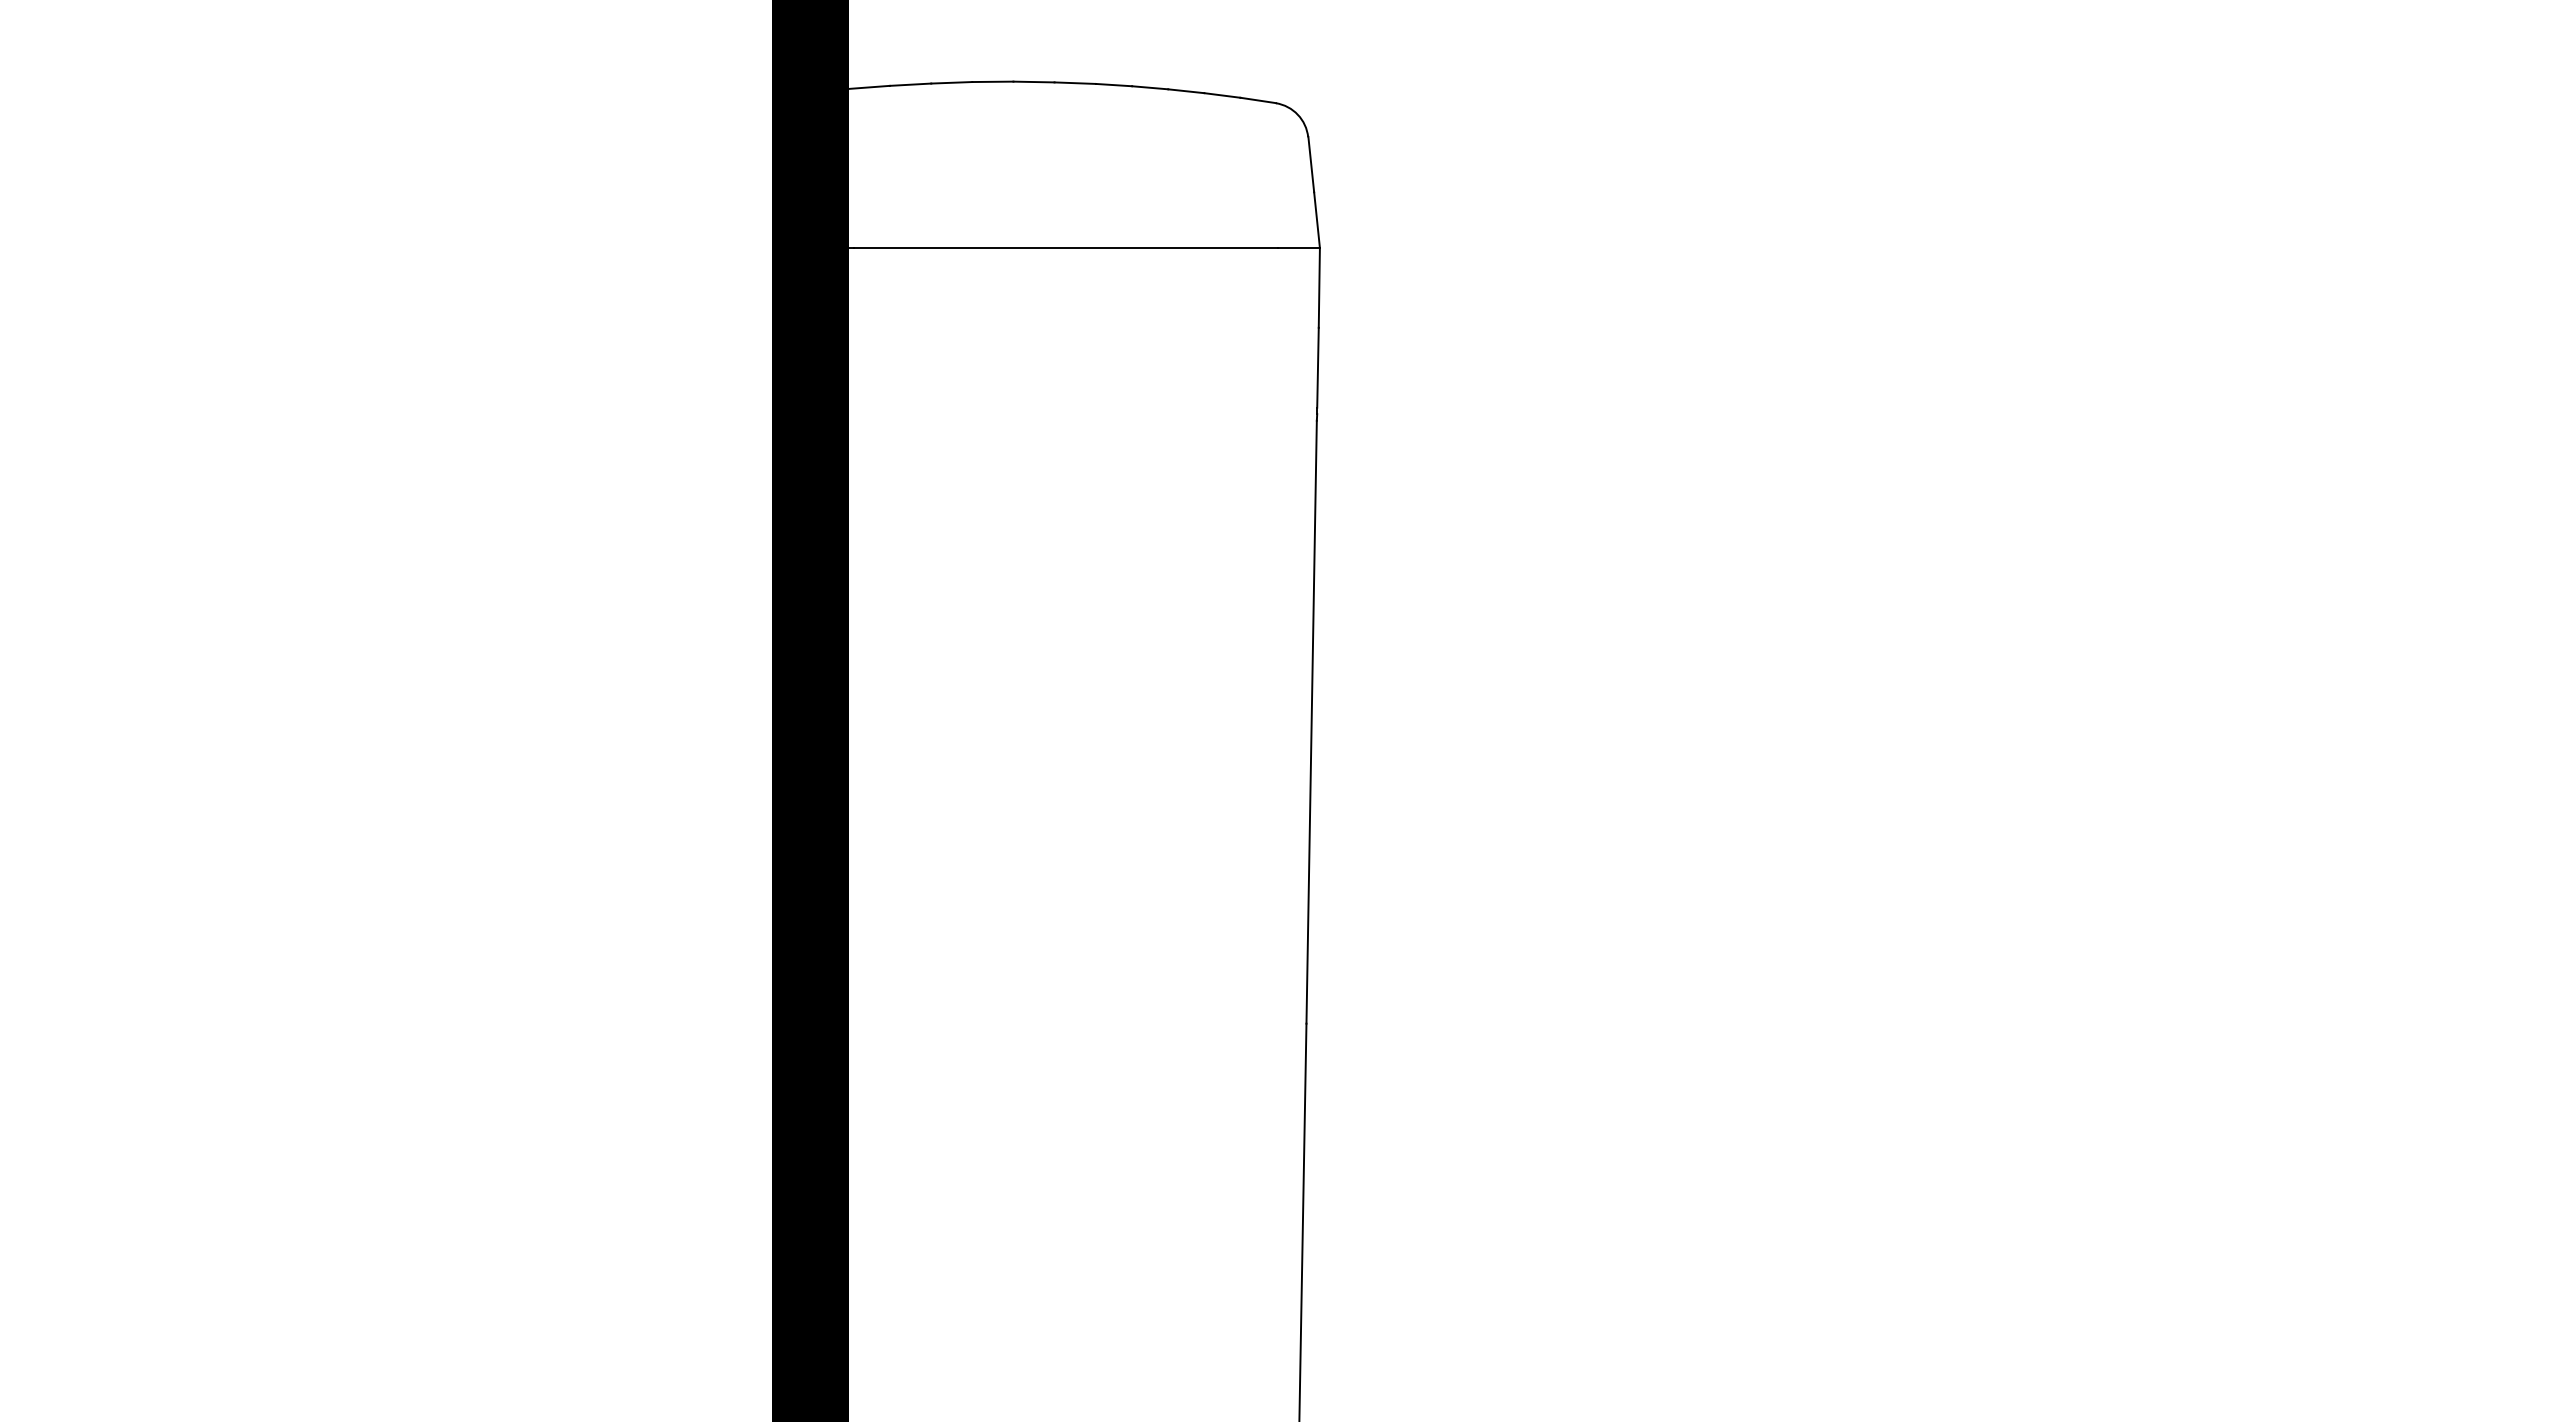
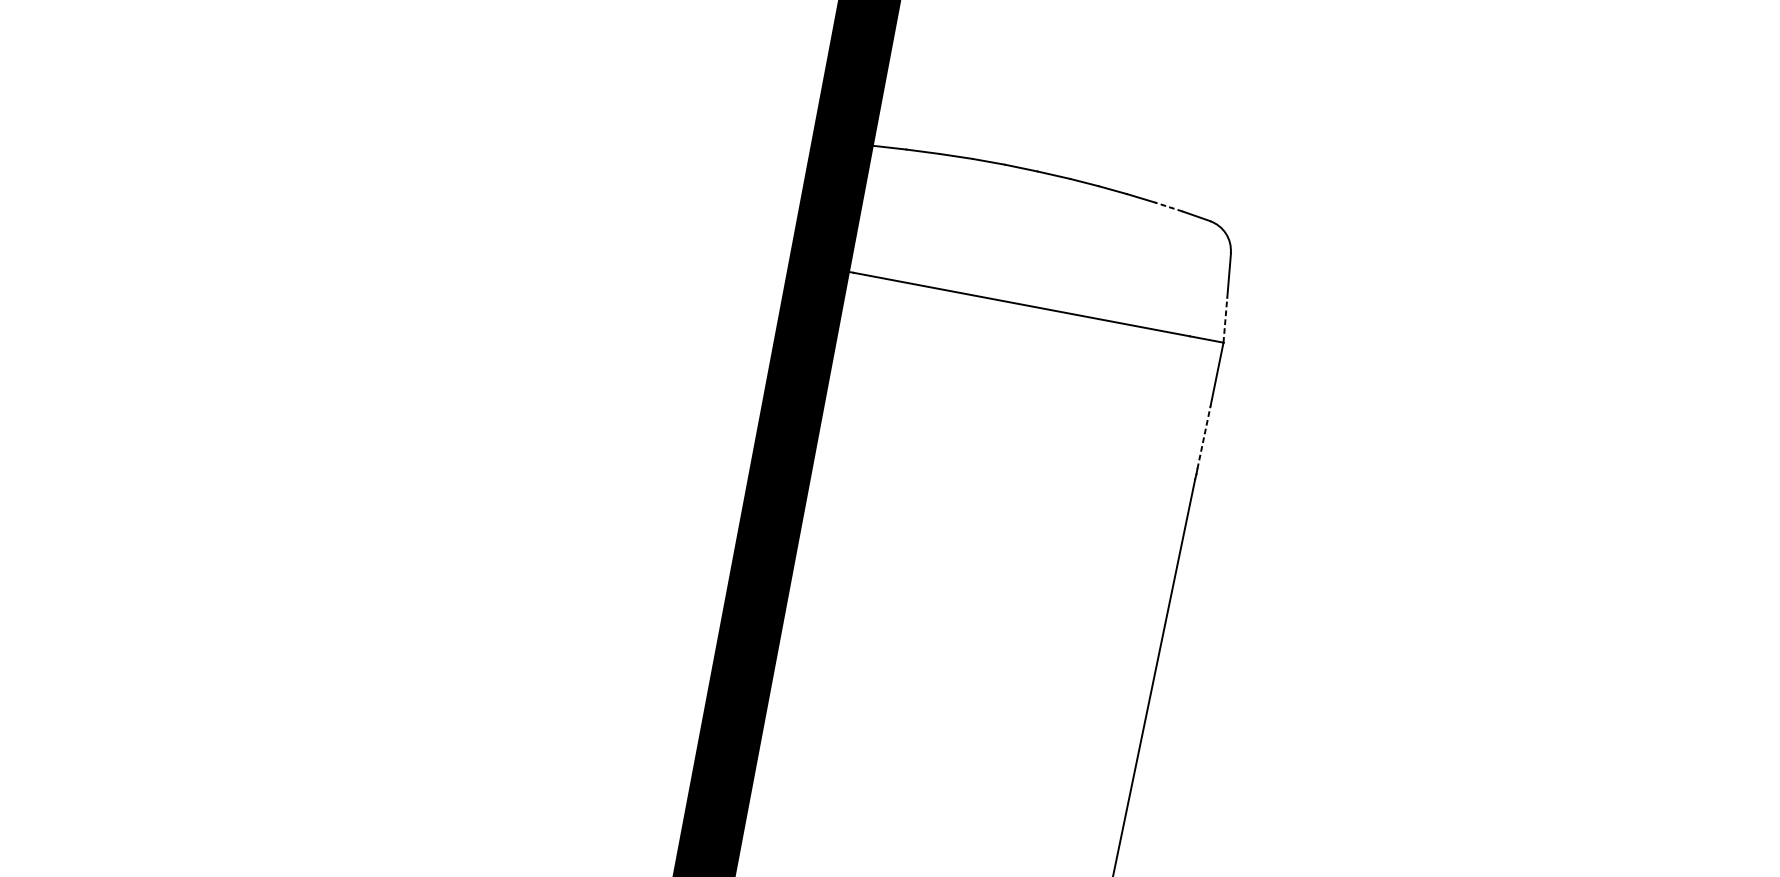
line: (1221, 95) -> (1168, 206), solid -> dashed
line: (1317, 220) -> (1225, 320), solid -> dashed
line: (1317, 367) -> (1203, 437), solid -> dashed

